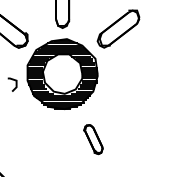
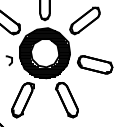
part: (132, 90) -> (94, 64), added
part: (31, 139) -> (22, 99), added
part: (93, 139) -> (67, 99), size x1.67

